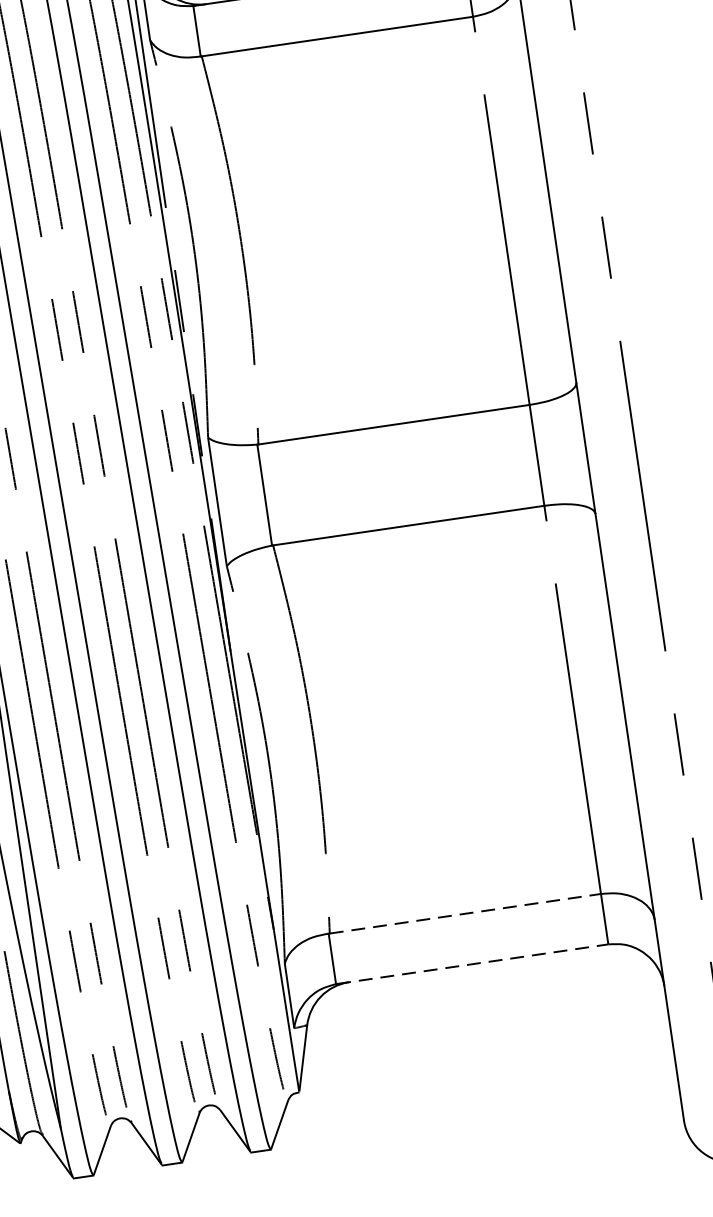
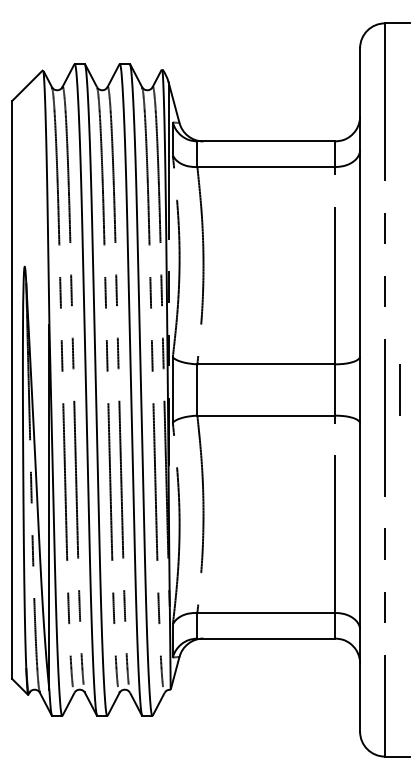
line: (663, 435) -> (399, 389), added
line: (465, 912) -> (266, 612), dashed -> solid
line: (473, 964) -> (266, 638), dashed -> solid

